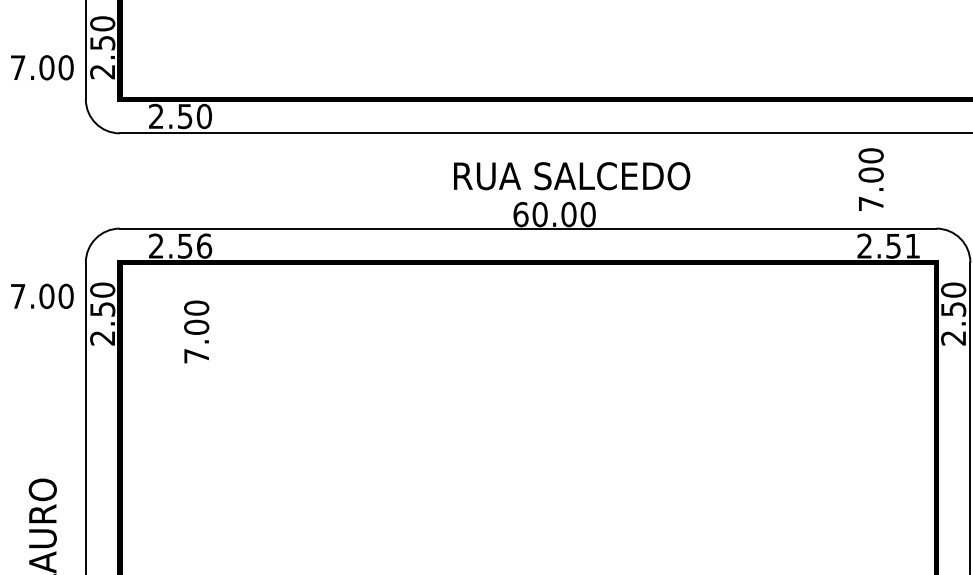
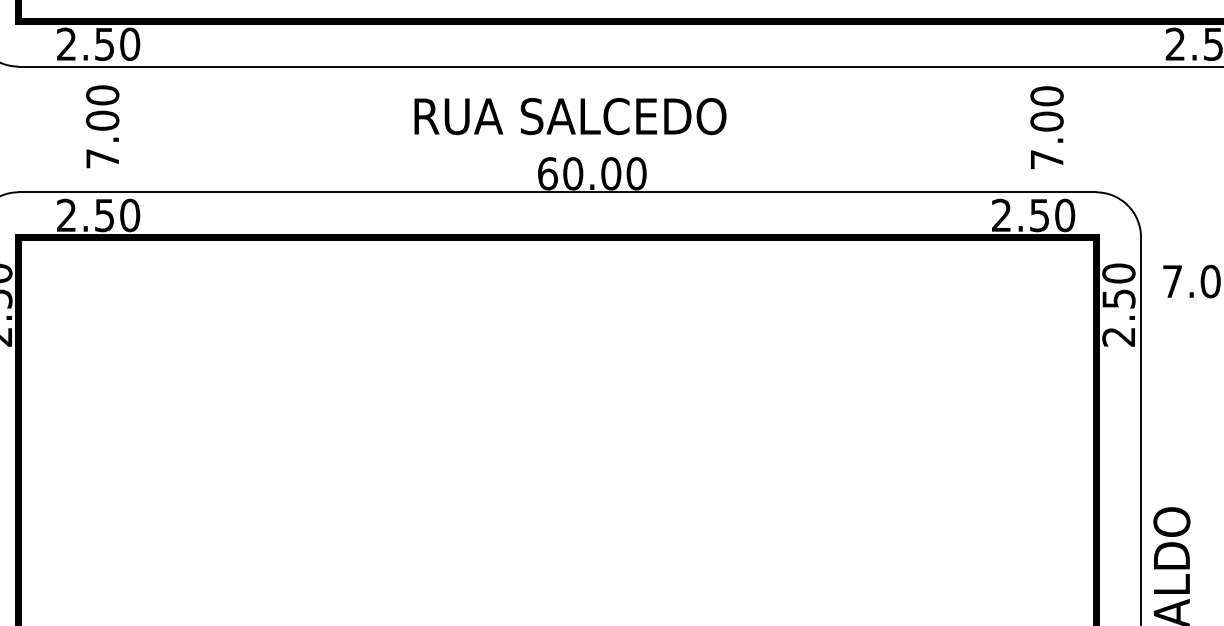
text: (572, 176) -> (571, 116), moved
text: (870, 179) -> (1046, 127), moved
text: (204, 245) -> (130, 214), 2.56 -> 2.50
text: (912, 245) -> (1064, 214), 2.51 -> 2.50
text: (196, 331) -> (102, 126), moved

